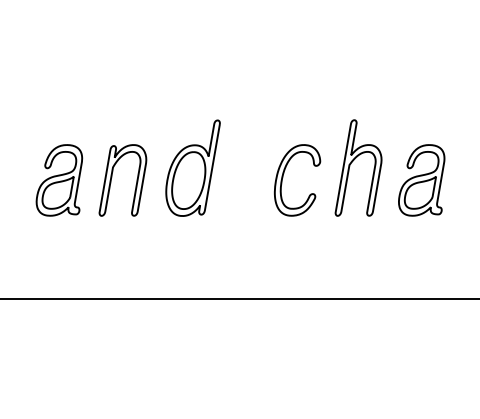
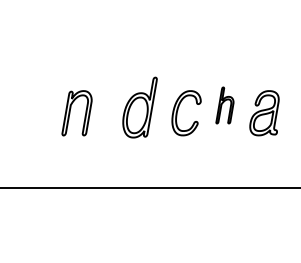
part: (192, 168) -> (139, 107), moved
part: (357, 168) -> (224, 105), size x0.6
part: (59, 180) -> (37, 113), removed

